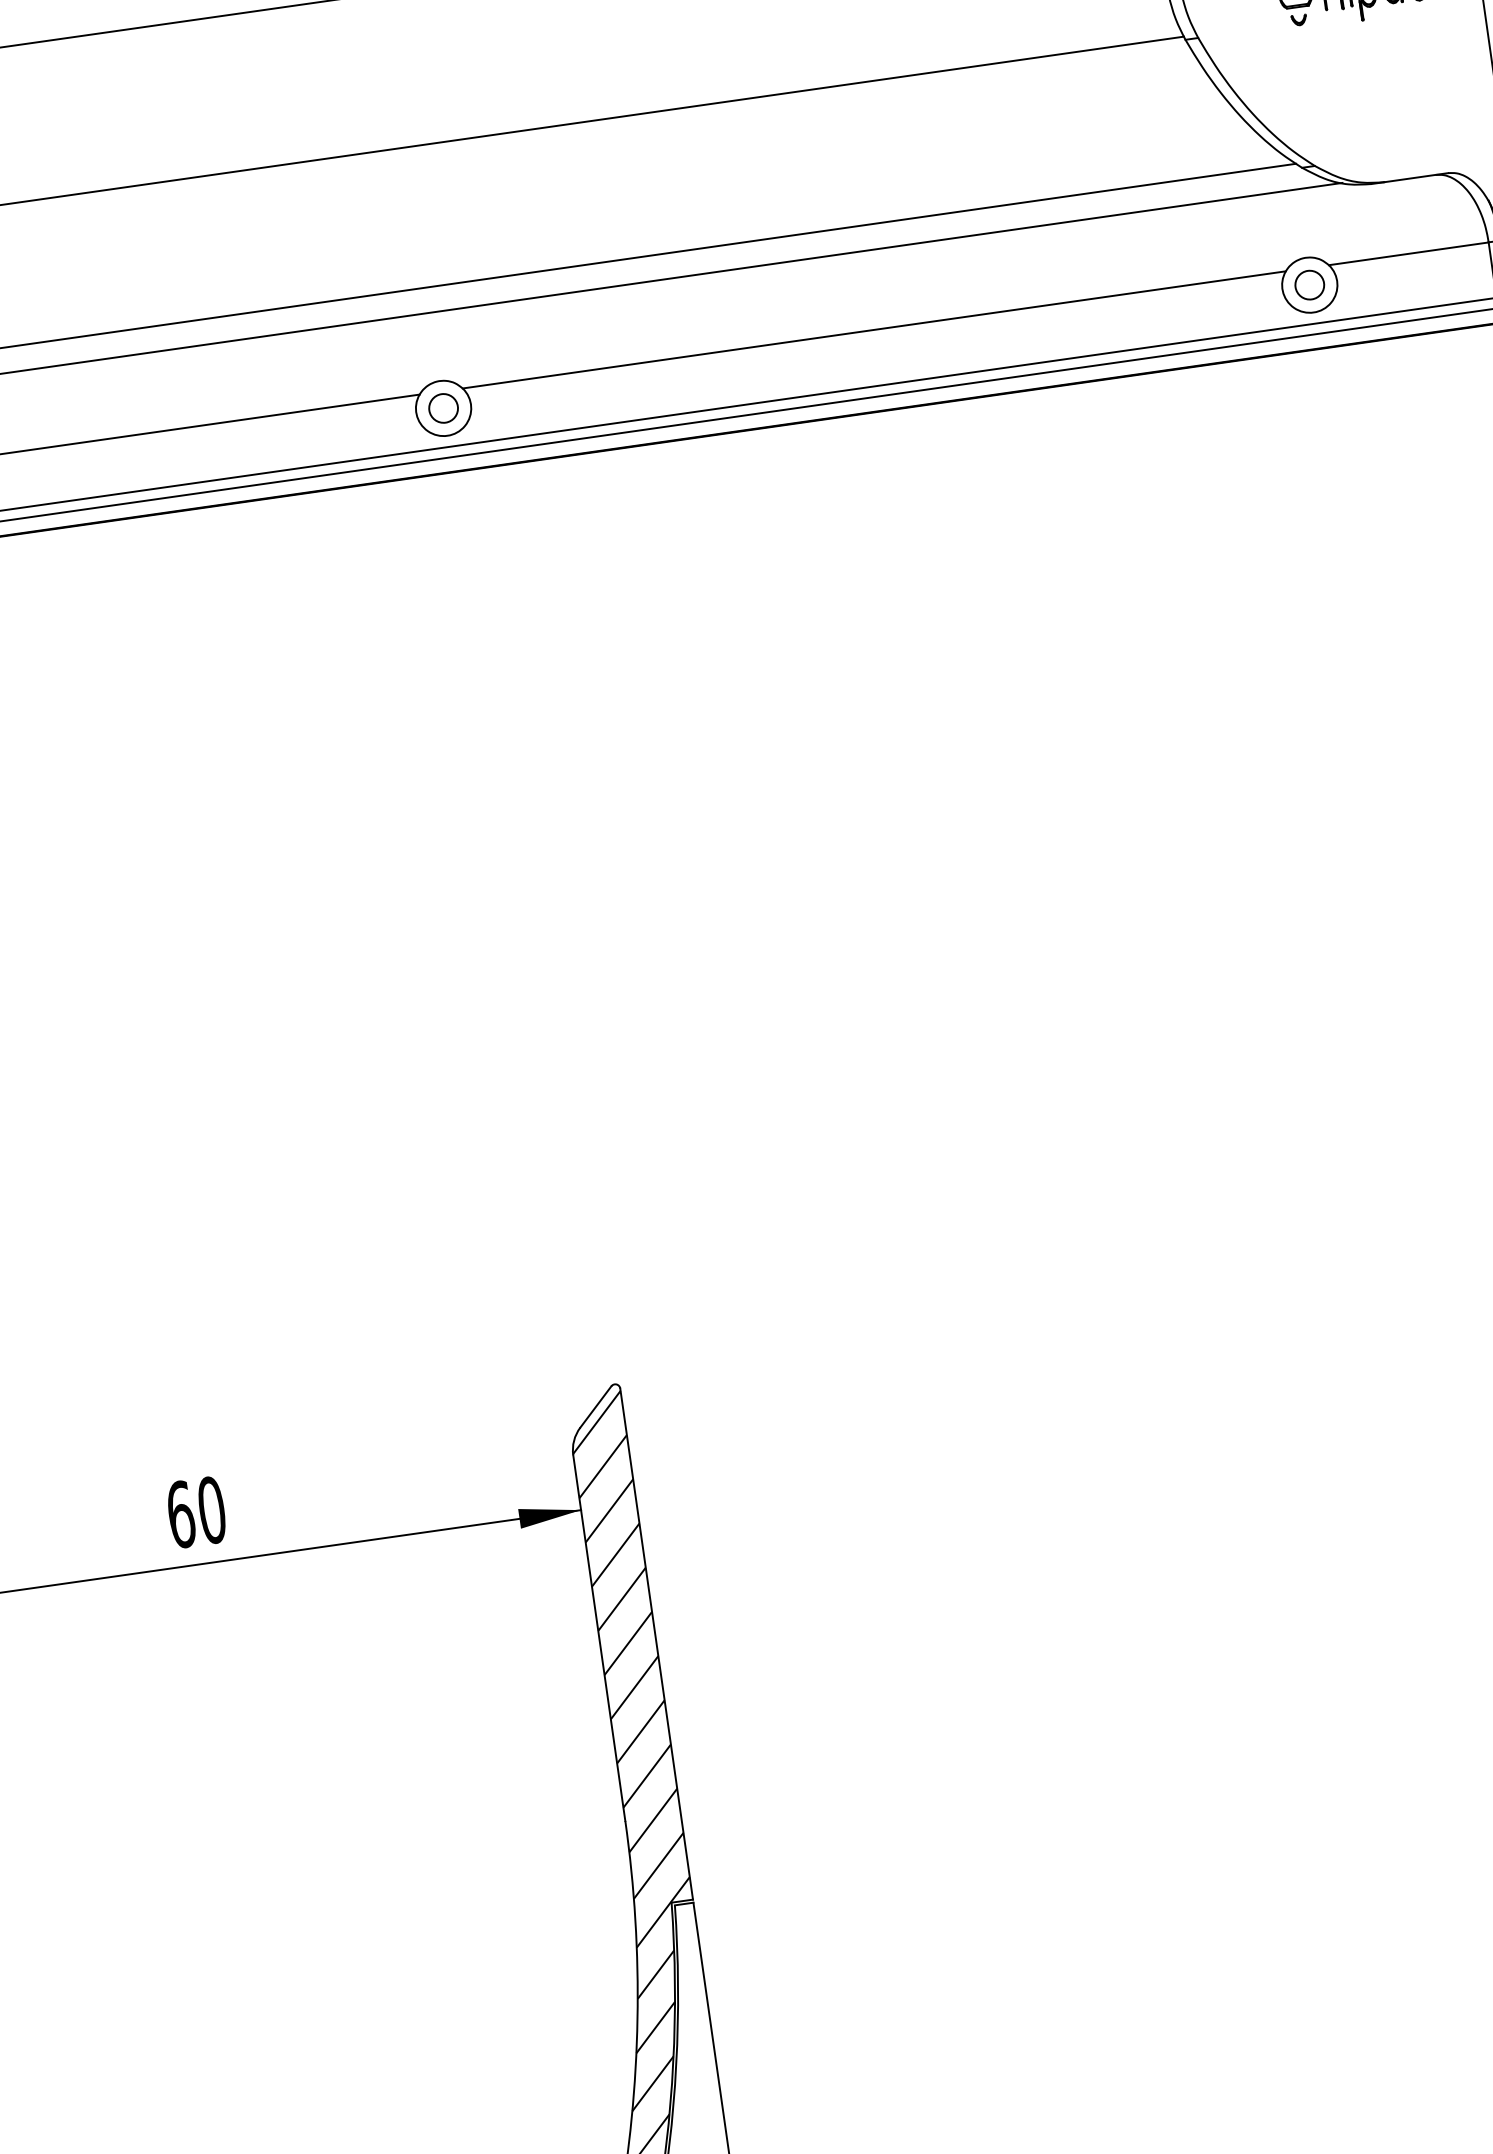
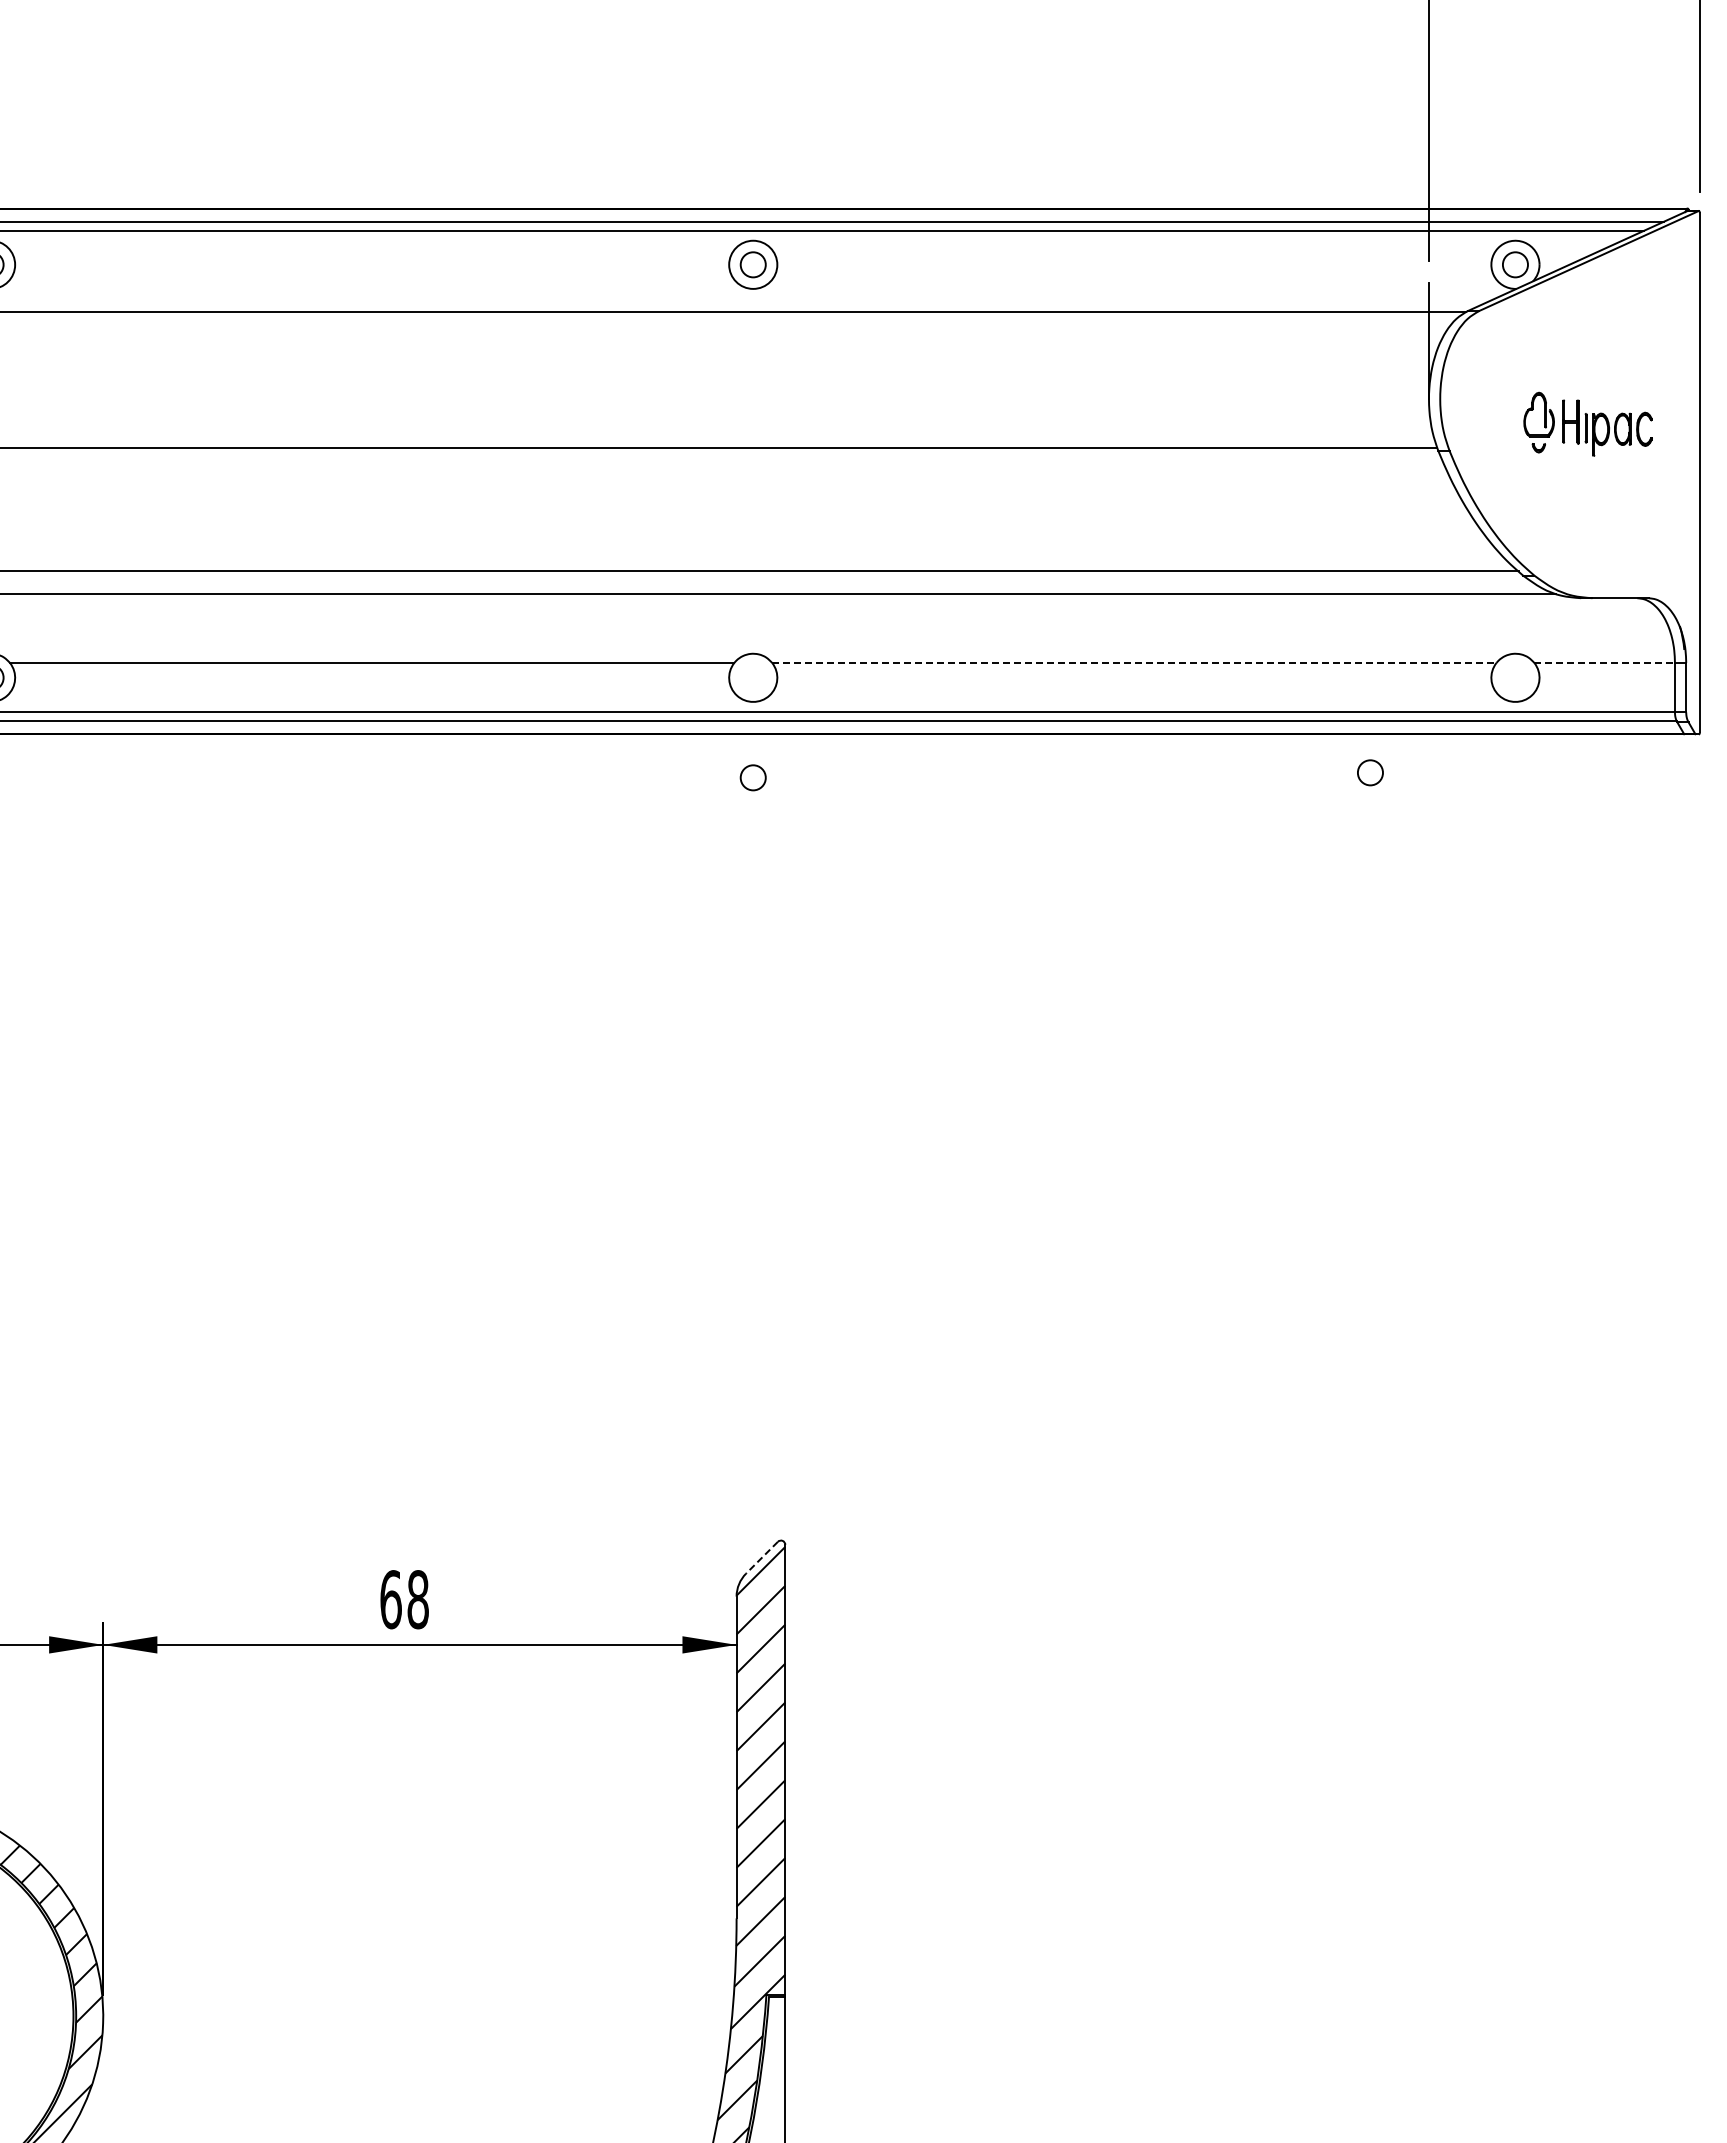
line: (1409, 253) -> (1605, 662), solid -> dashed
circle: (1309, 284) -> (1370, 772), moved
line: (874, 329) -> (1134, 662), solid -> dashed
circle: (442, 408) -> (752, 777), moved
line: (595, 1407) -> (761, 1558), solid -> dashed
text: (211, 1510) -> (417, 1599), 60 -> 68

